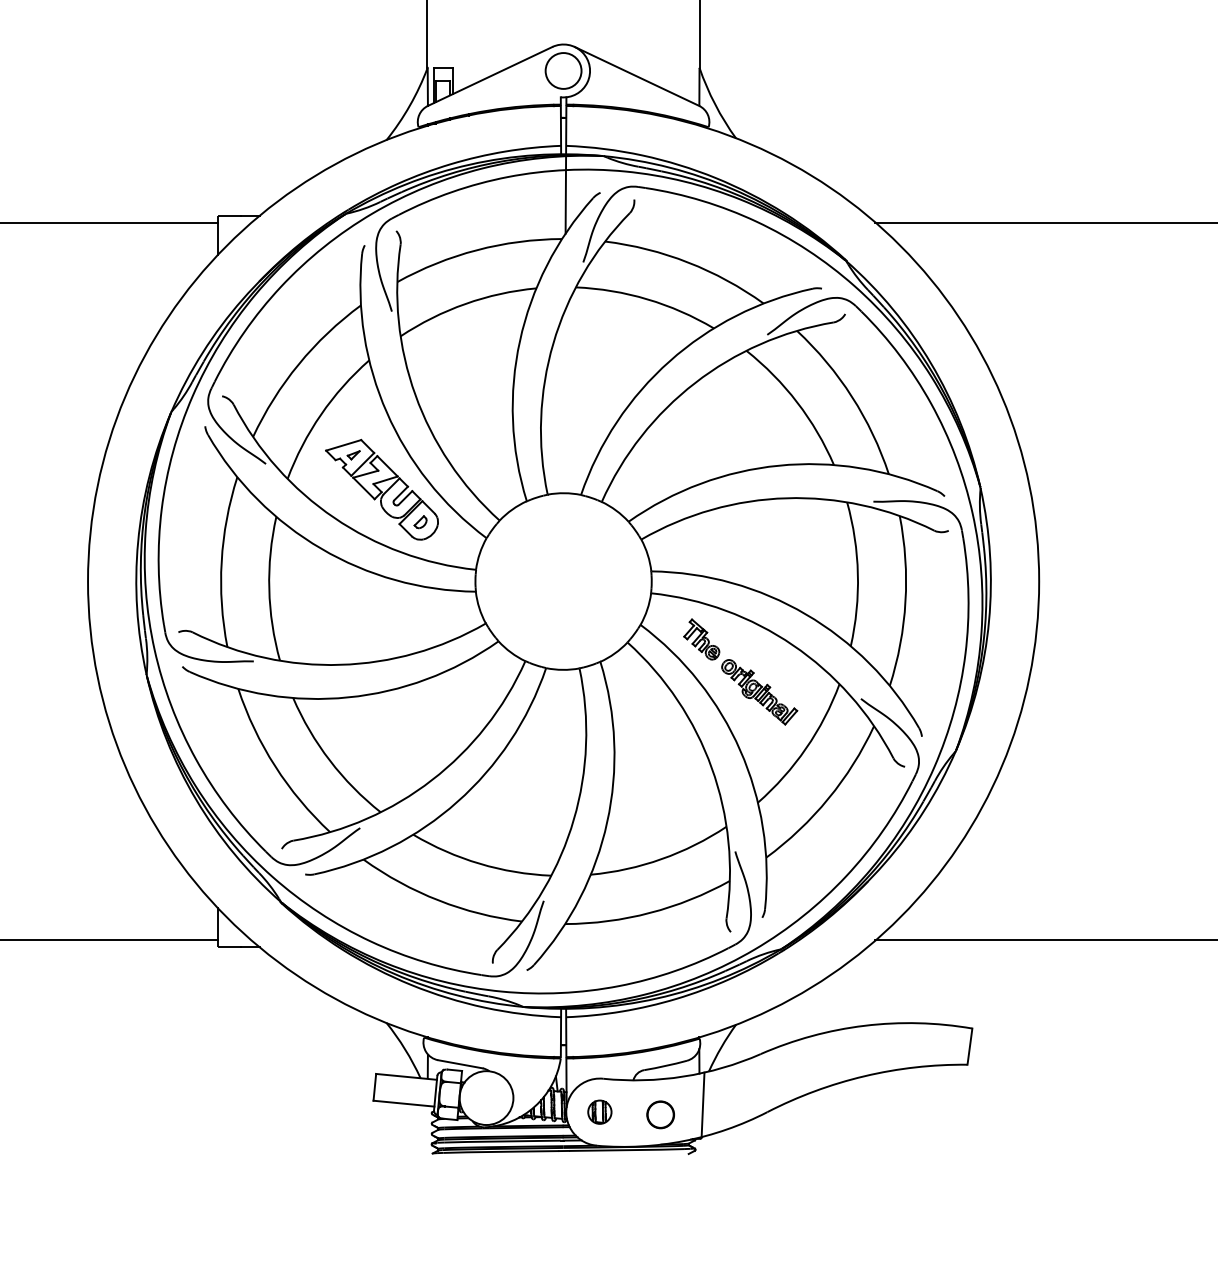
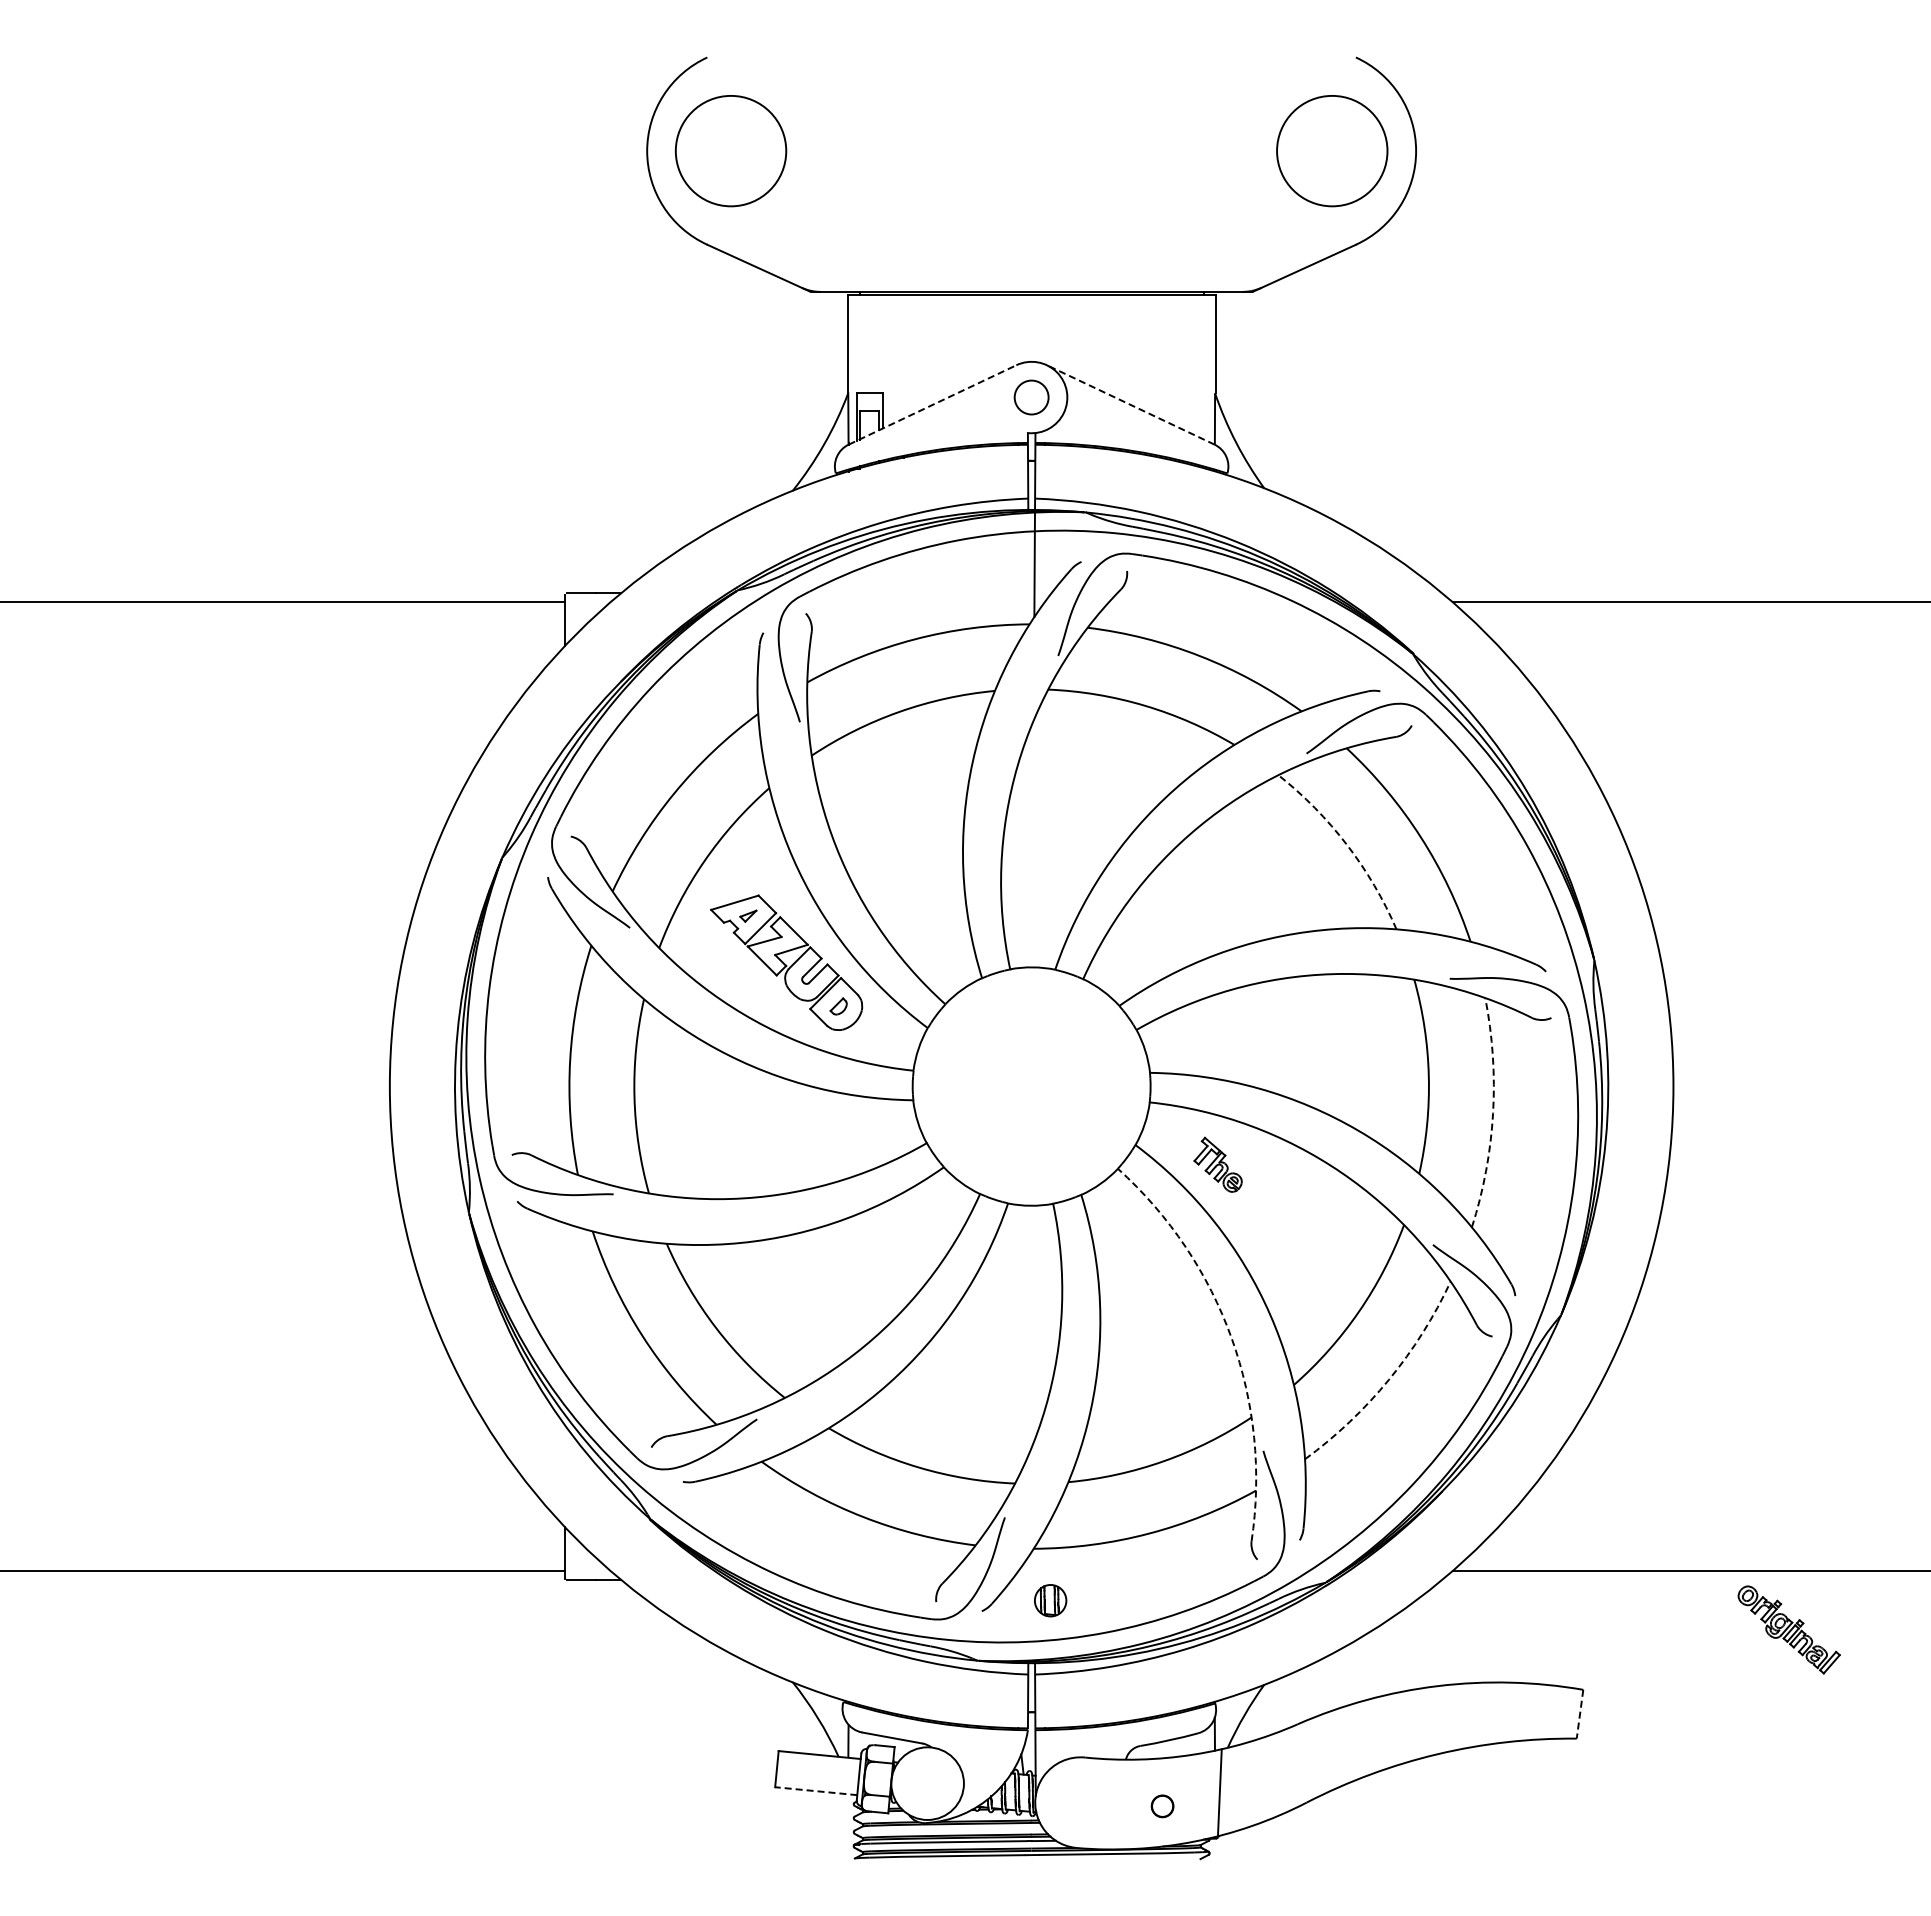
circle: (563, 70) -> (1031, 397), size x0.7
line: (490, 76) -> (932, 404), solid -> dashed
line: (636, 76) -> (1130, 404), solid -> dashed
arc: (797, 402) -> (1347, 844), solid -> dashed
arc: (905, 601) -> (1493, 1113), solid -> dashed
part: (759, 691) -> (1788, 1629), moved
arc: (711, 768) -> (1231, 1338), solid -> dashed
arc: (828, 798) -> (1389, 1379), solid -> dashed
line: (970, 1046) -> (1580, 1714), solid -> dashed
line: (403, 1103) -> (815, 1791), solid -> dashed
part: (599, 1112) -> (1050, 1600), moved
circle: (660, 1115) -> (1162, 1806), size x0.6

